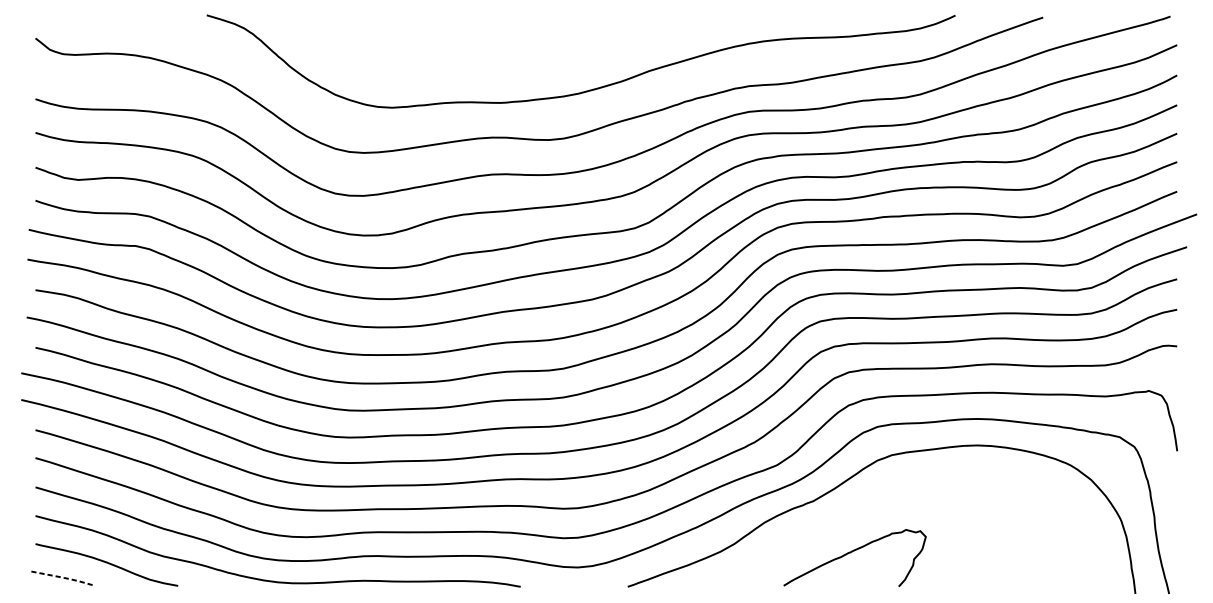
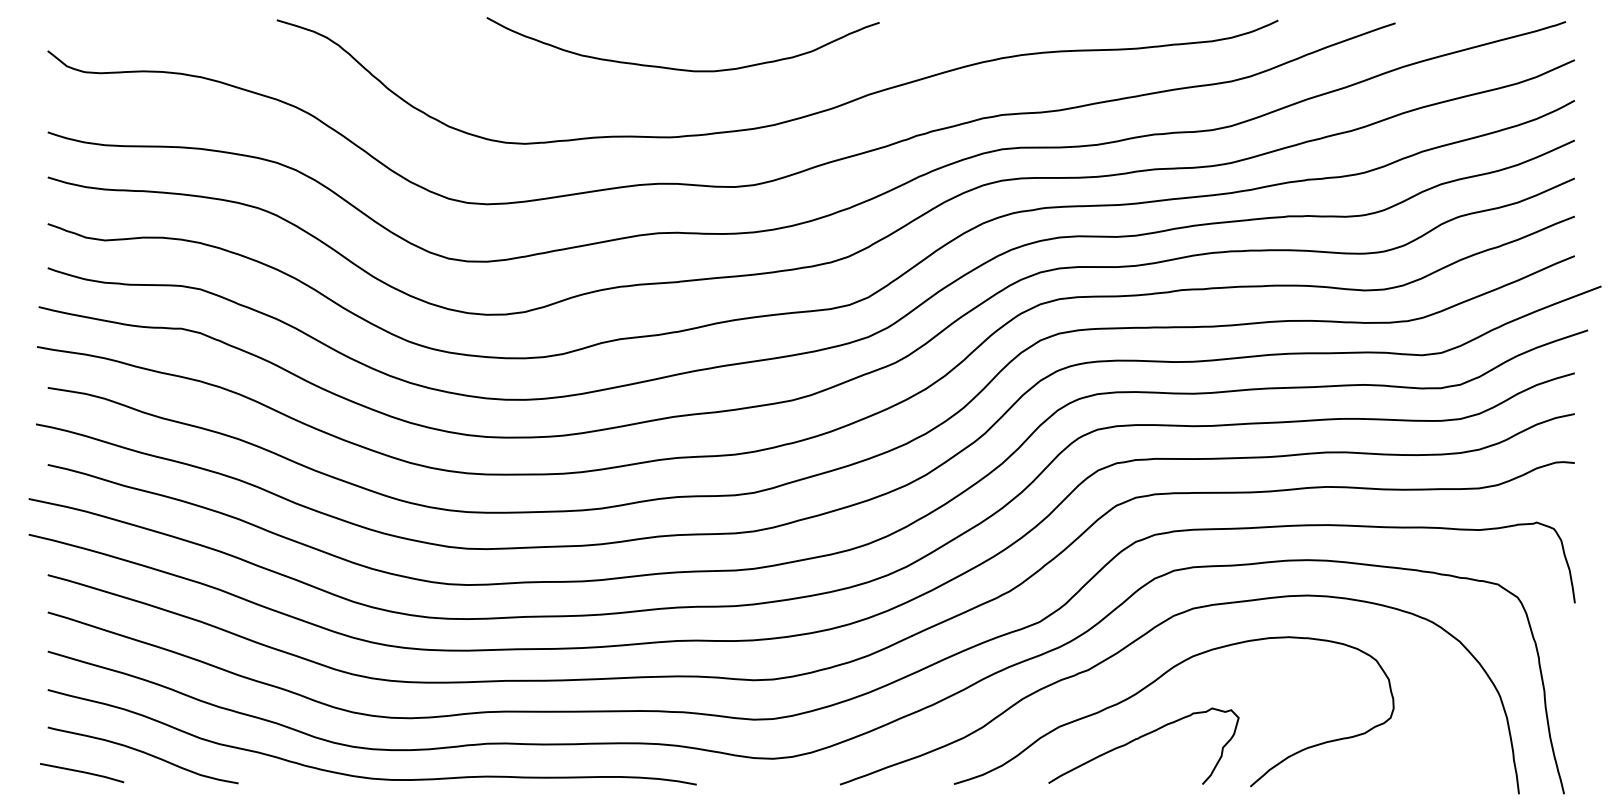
curve: (507, 51) -> (679, 68), added
curve: (862, 511) -> (1153, 683), added
line: (62, 577) -> (83, 772), dashed -> solid

